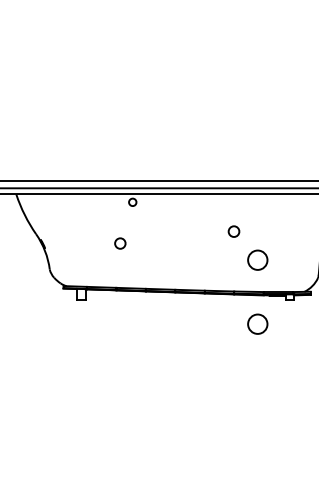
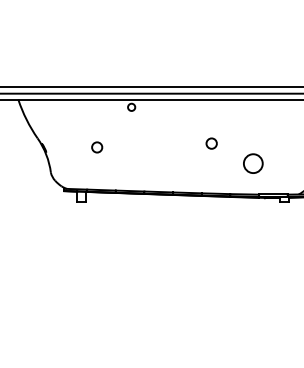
circle: (233, 231) -> (211, 143), moved
circle: (120, 243) -> (97, 147), moved
circle: (257, 323) -> (253, 225), removed

